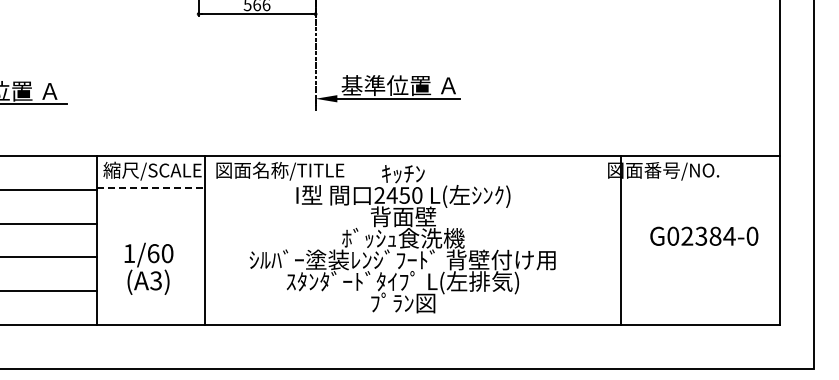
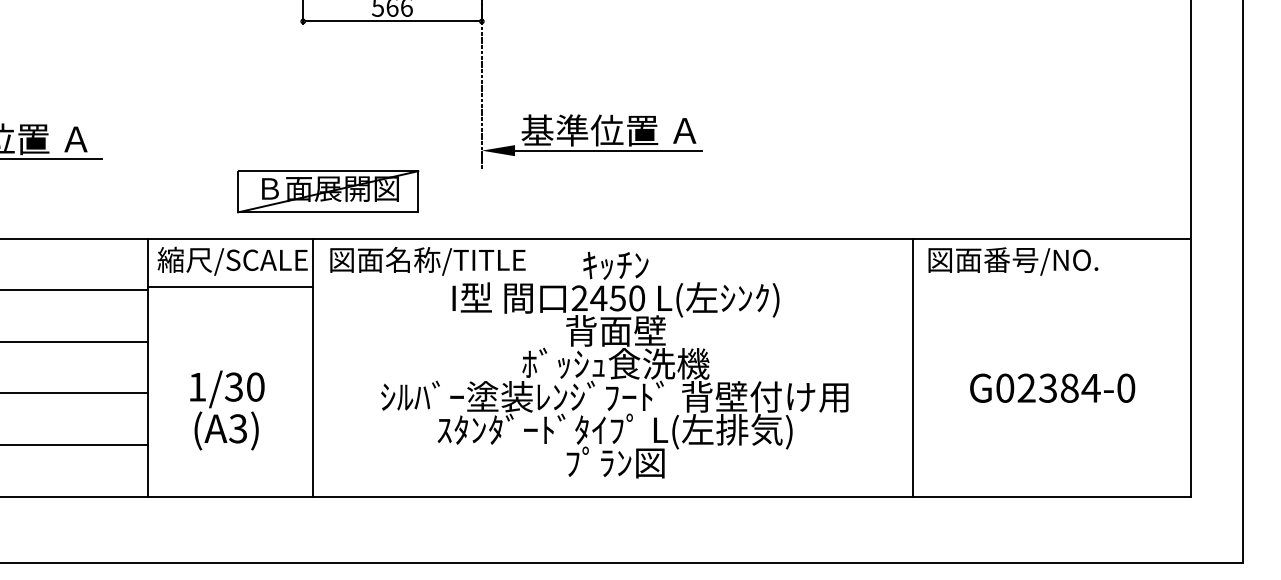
part: (214, 125) -> (327, 191), added
line: (151, 188) -> (231, 287), dashed -> solid
text: (704, 235) -> (1052, 386), moved
line: (621, 240) -> (913, 367), moved
text: (153, 253) -> (234, 386), 1/60 -> 1/30

